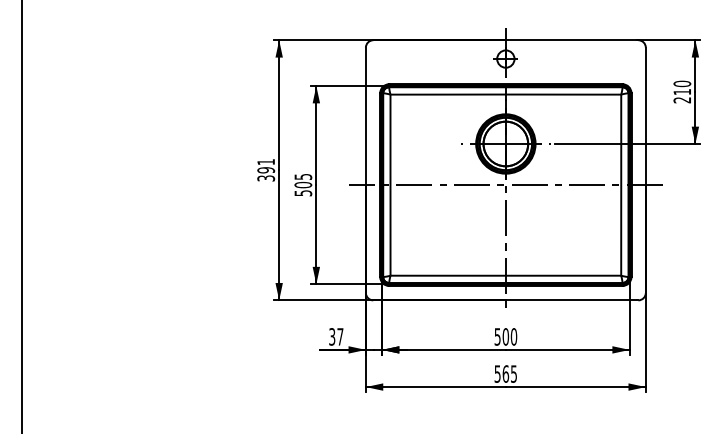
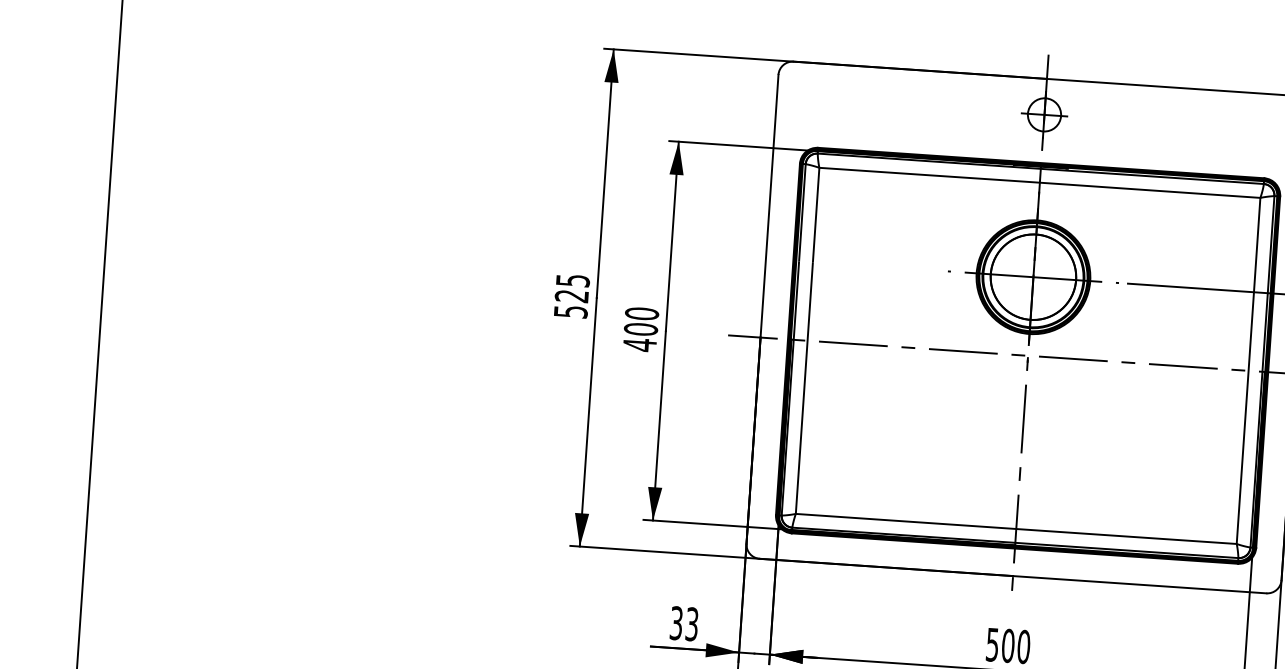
text: (266, 170) -> (572, 296), 391 -> 525
text: (303, 184) -> (641, 328), 505 -> 400
text: (340, 336) -> (692, 623), 37 -> 33

